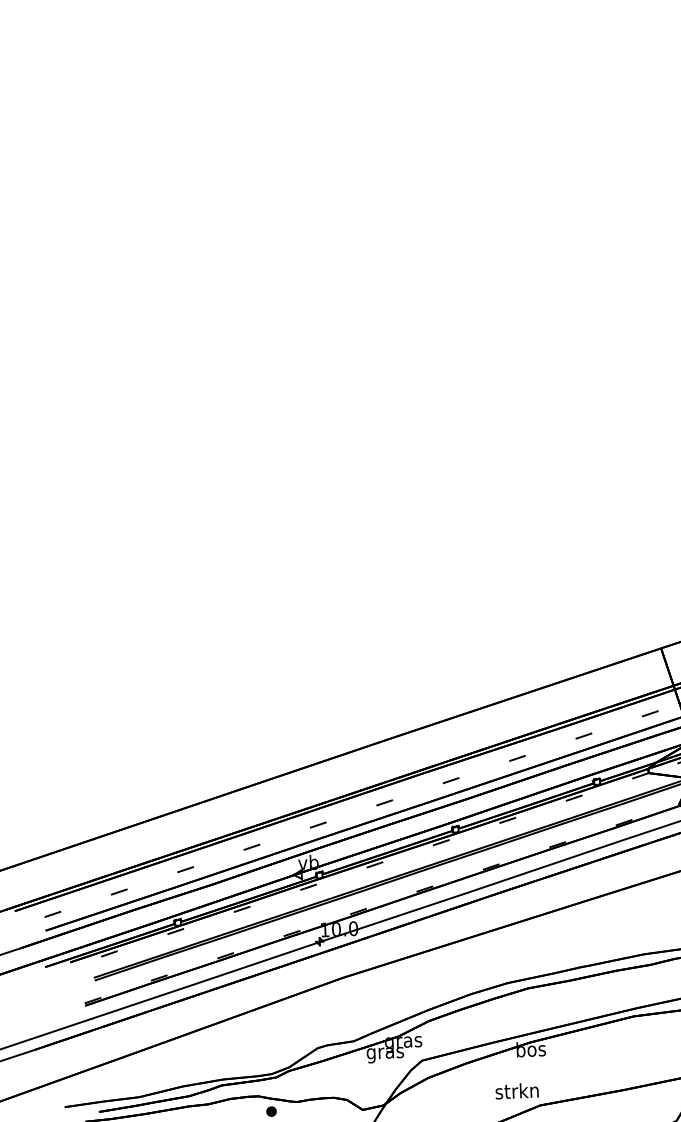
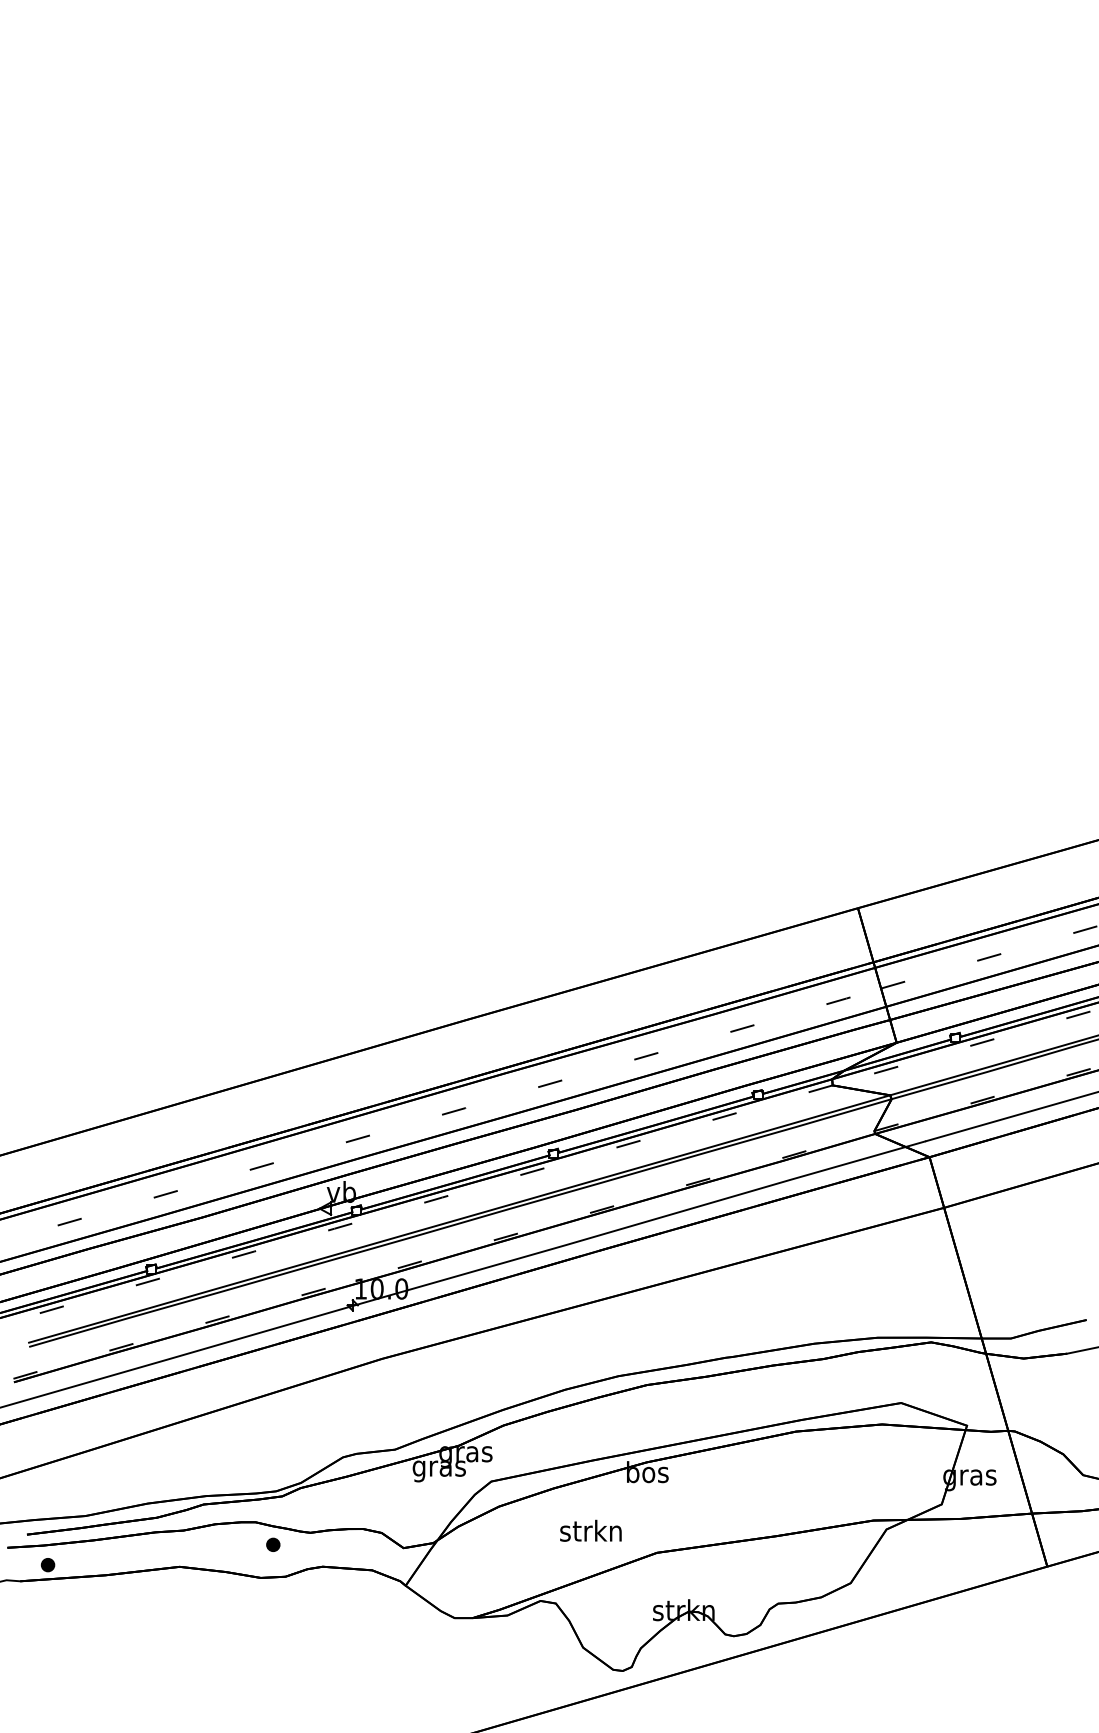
text: (516, 1090) -> (590, 1530), moved

